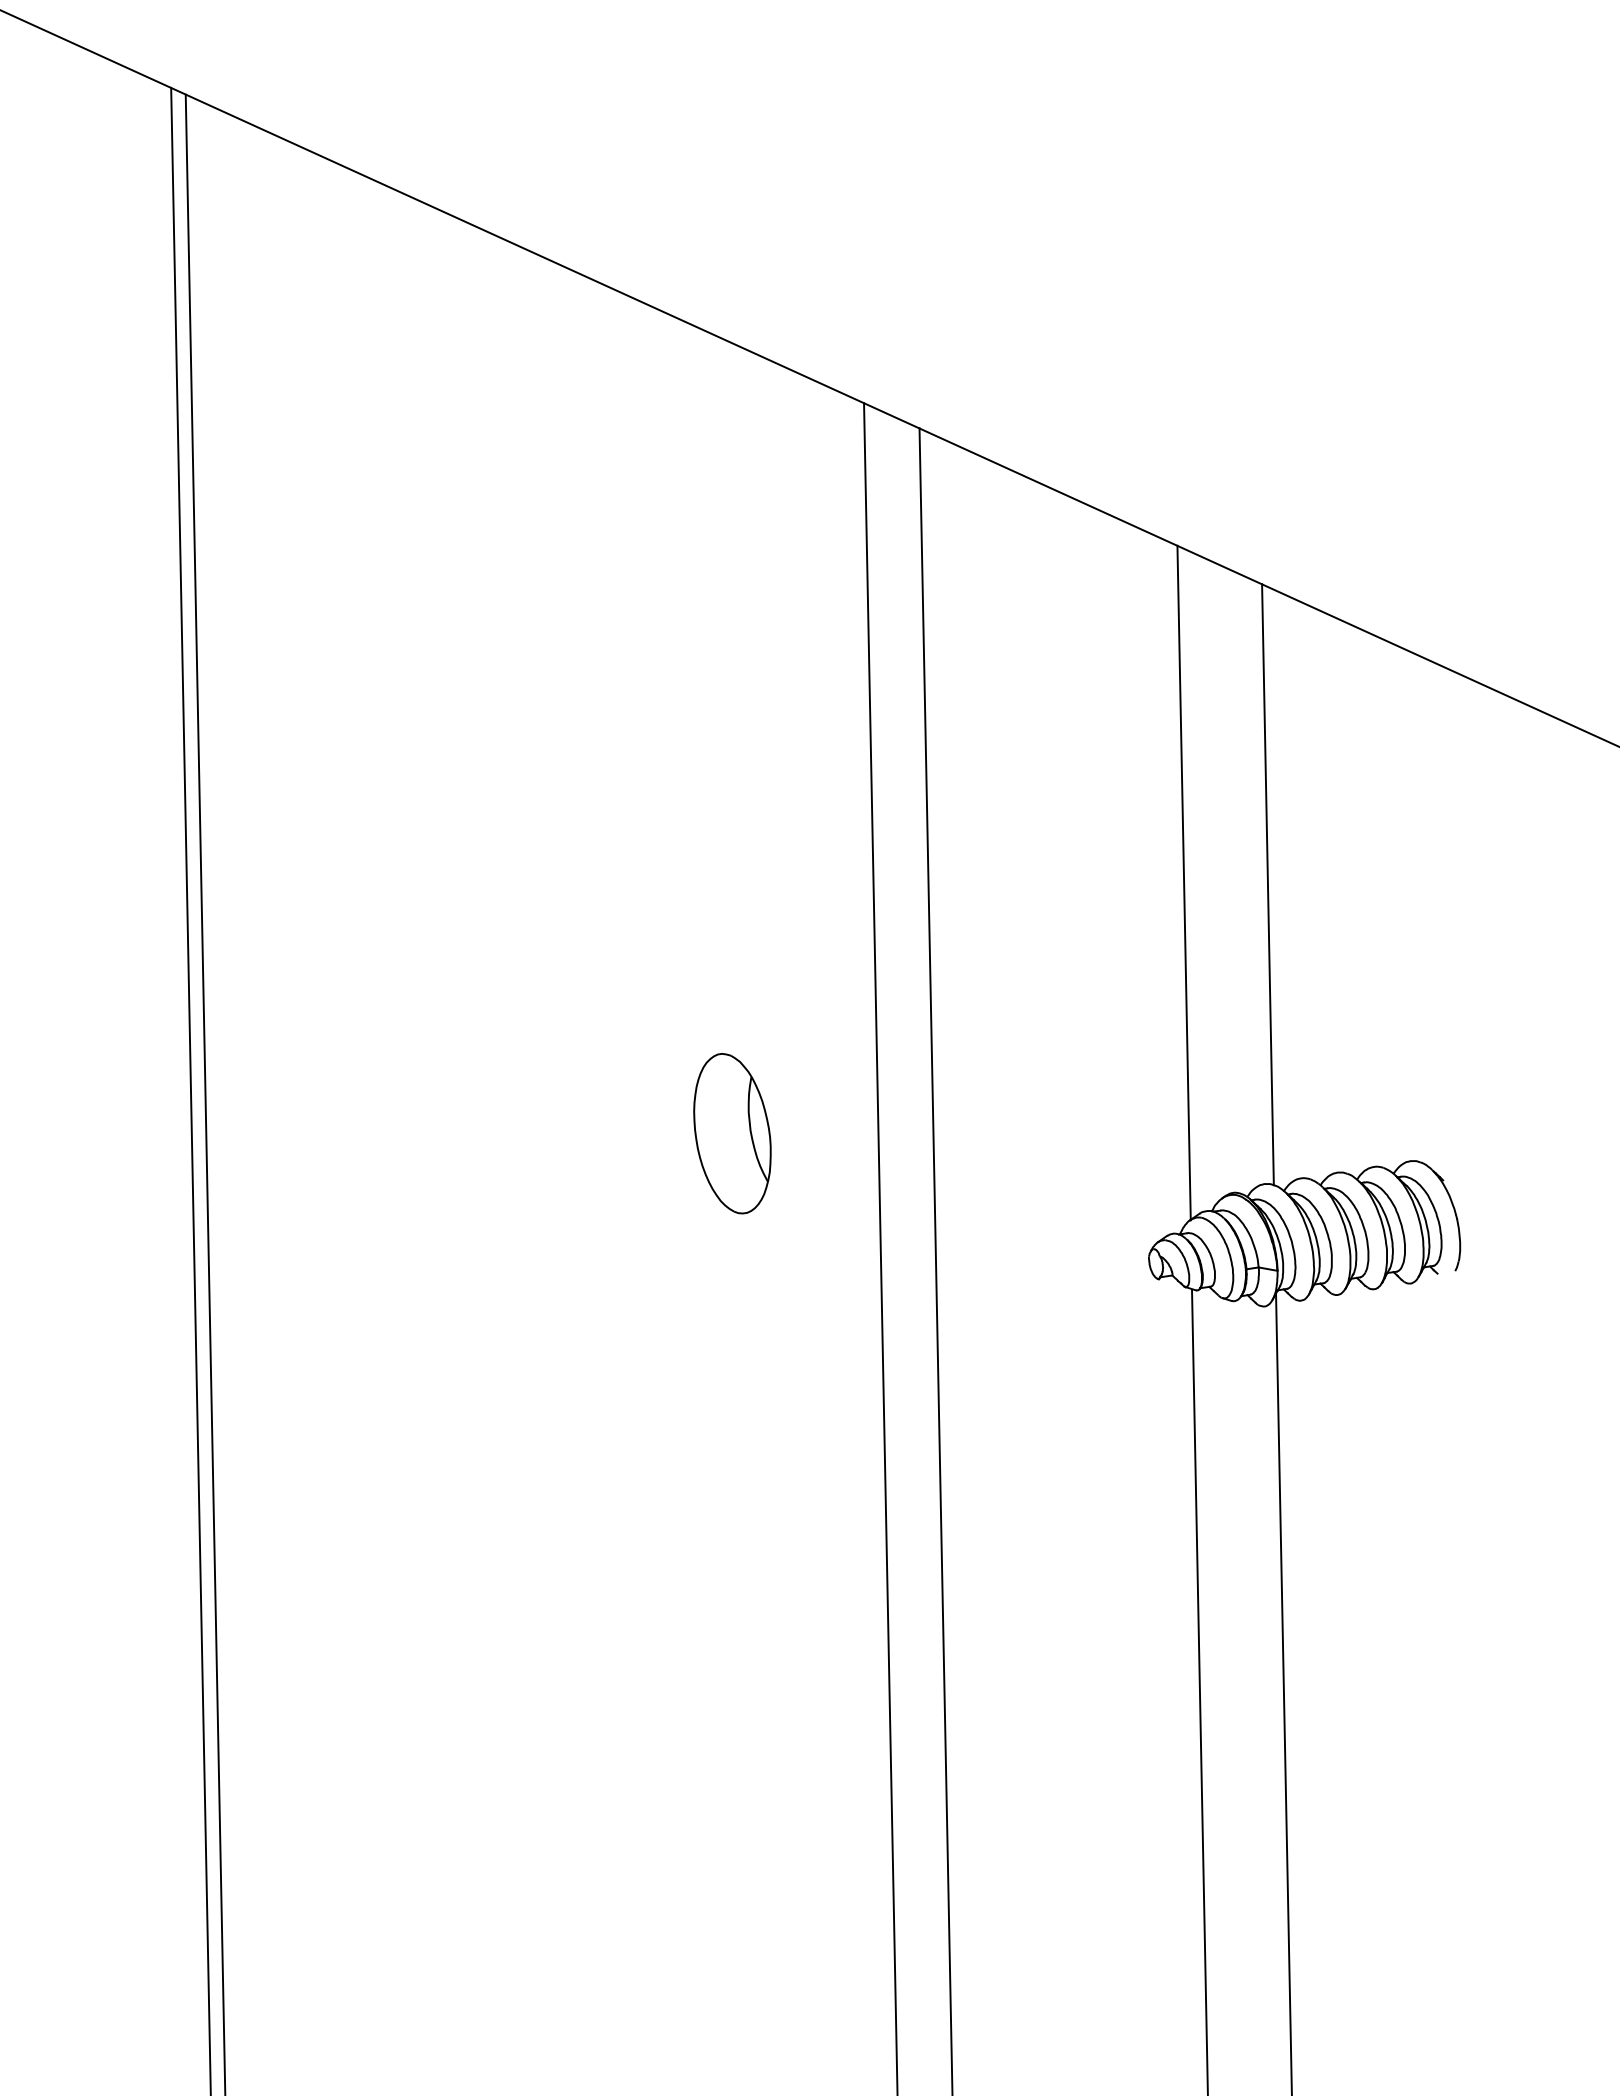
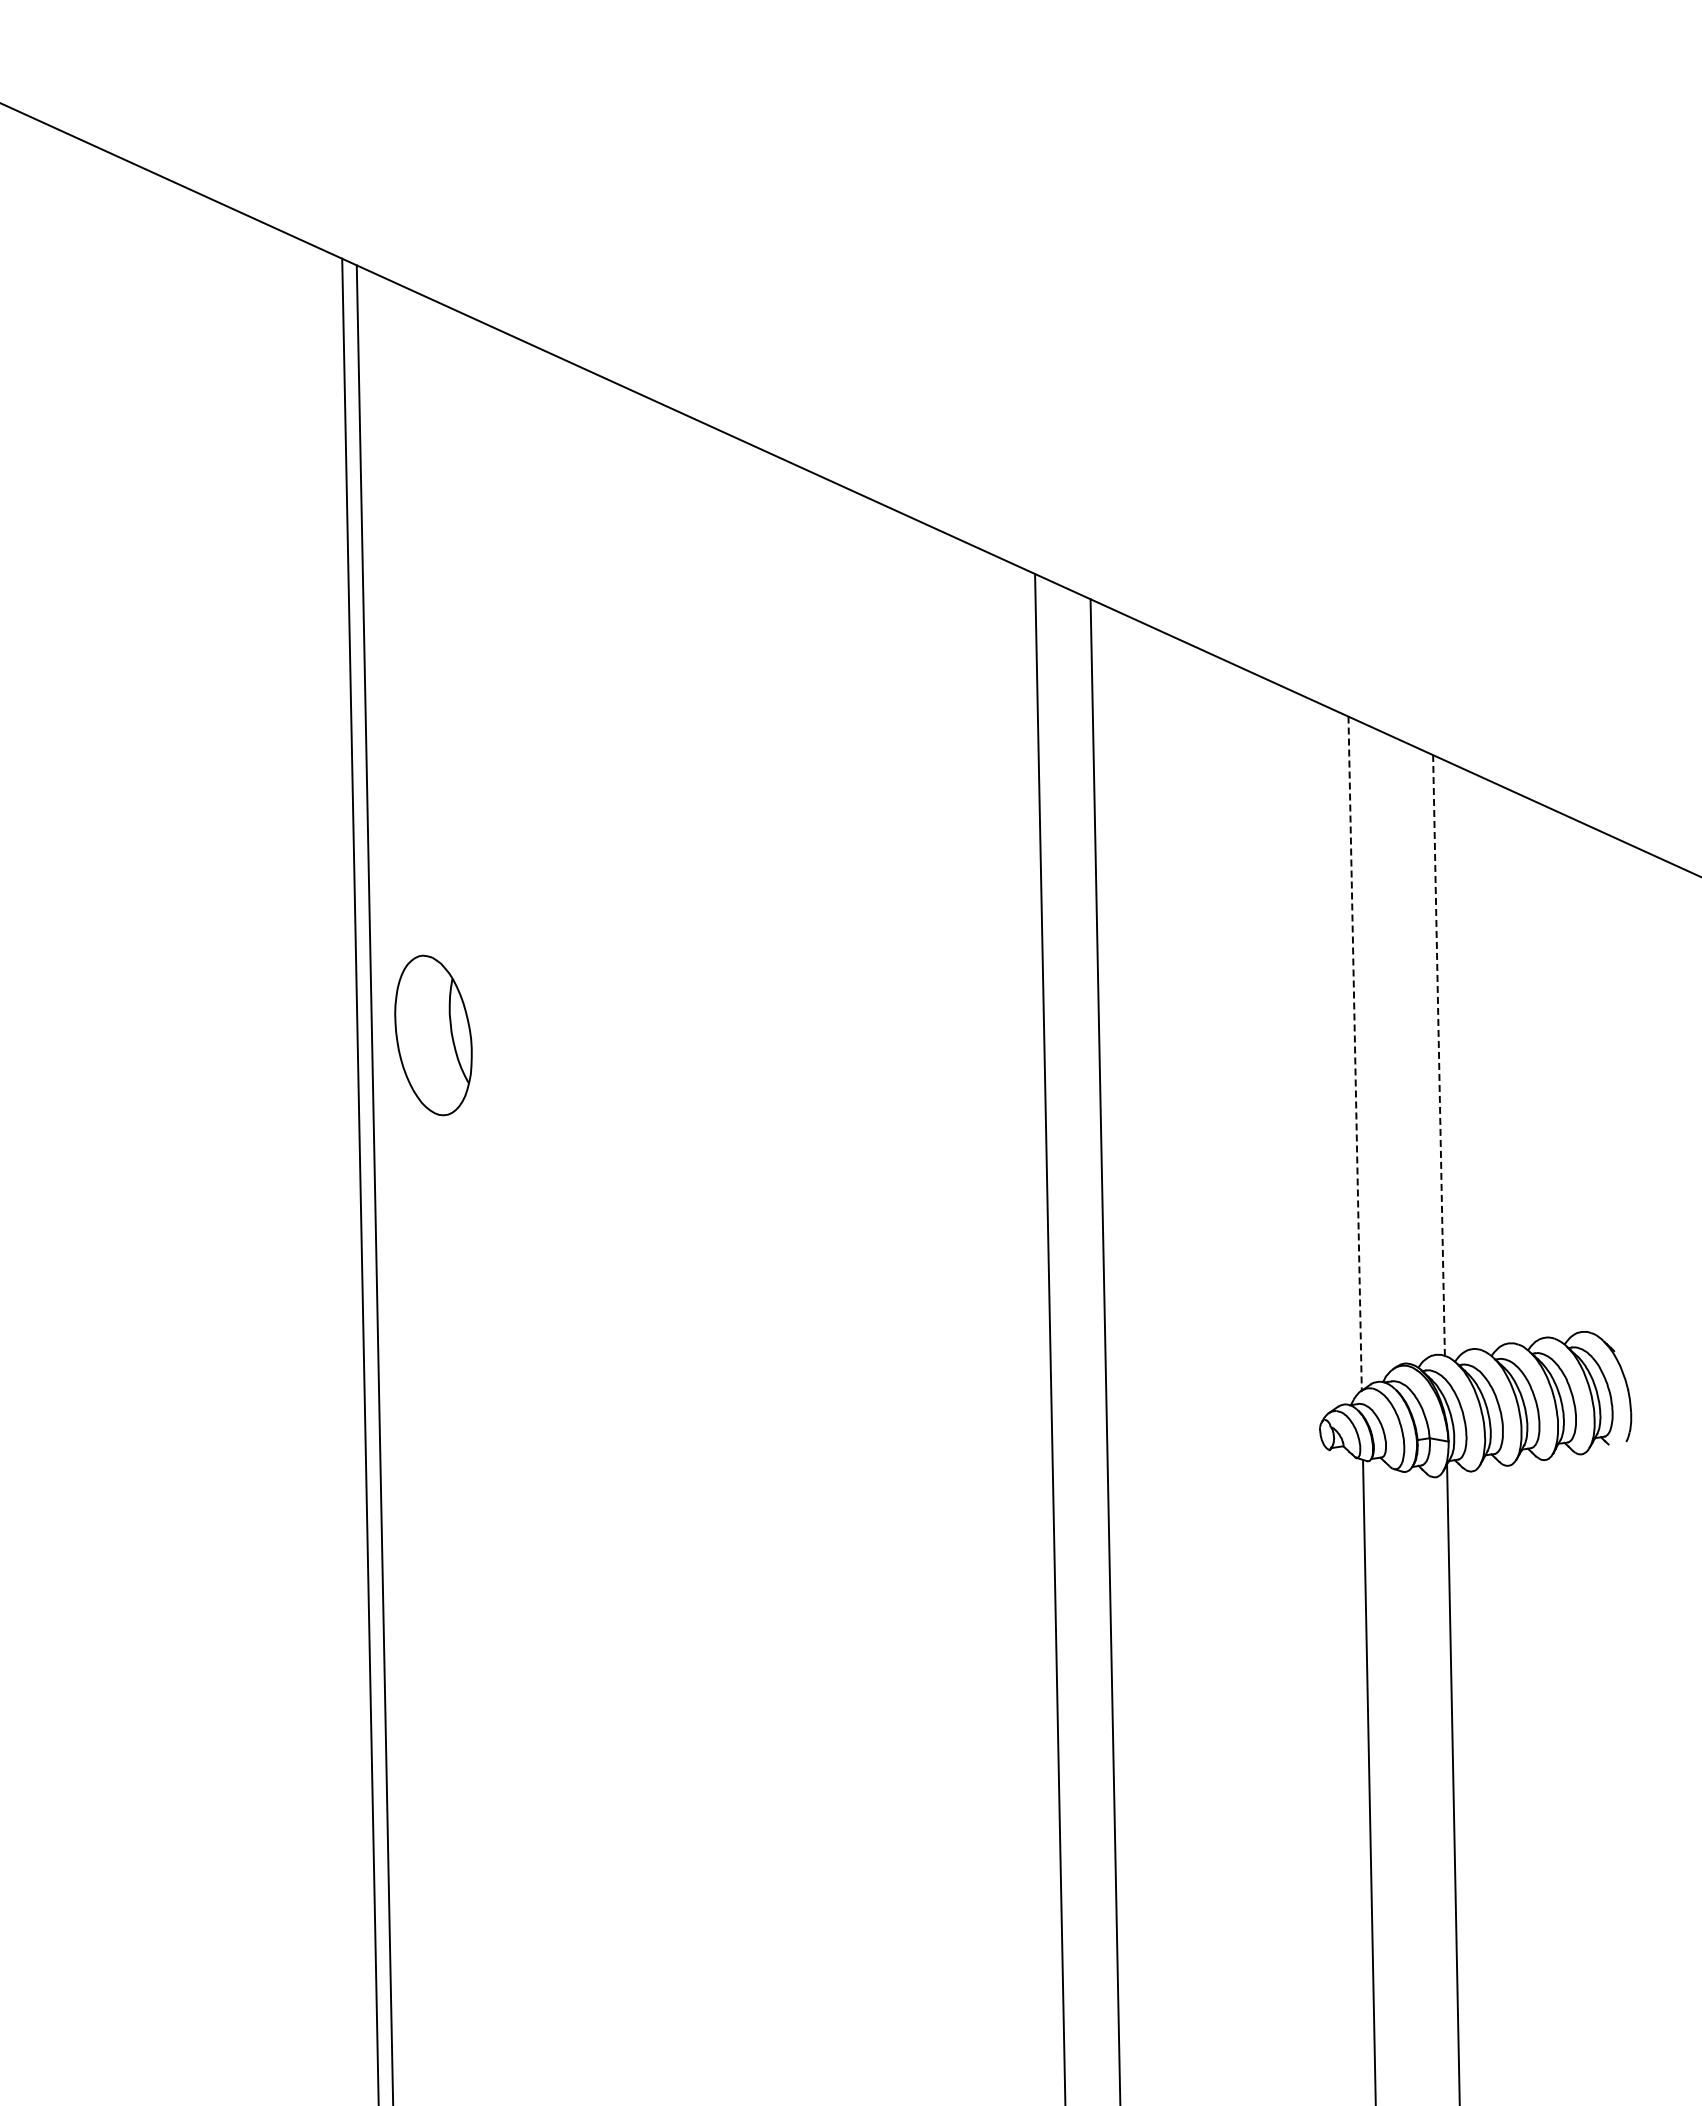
line: (1184, 883) -> (1355, 1054), solid -> dashed
line: (1268, 884) -> (1439, 1055), solid -> dashed
part: (732, 1133) -> (433, 1035), moved

